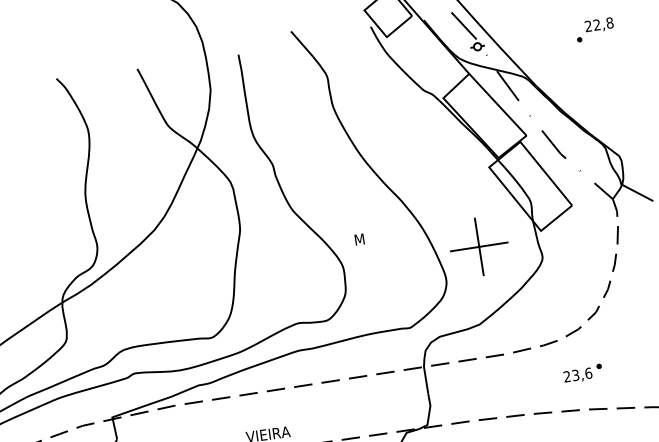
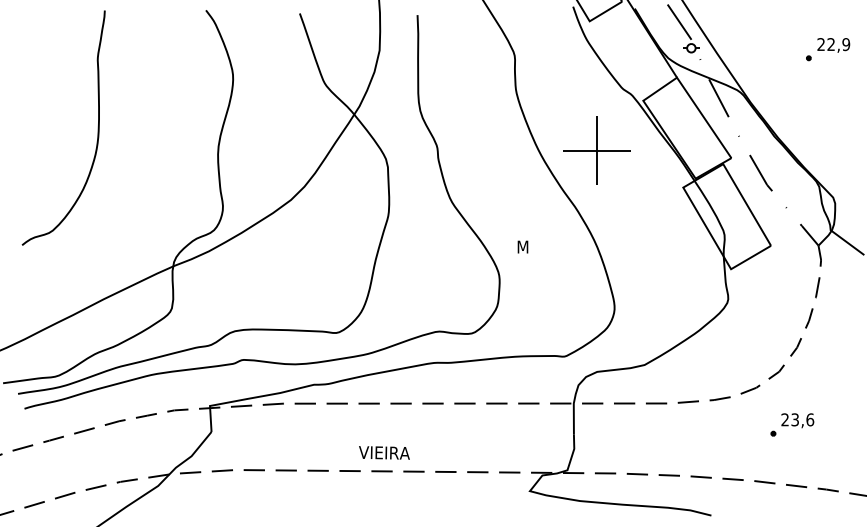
text: (610, 22) -> (846, 44), 22,8 -> 22,9
part: (478, 246) -> (596, 150), moved
text: (577, 375) -> (797, 420), moved

